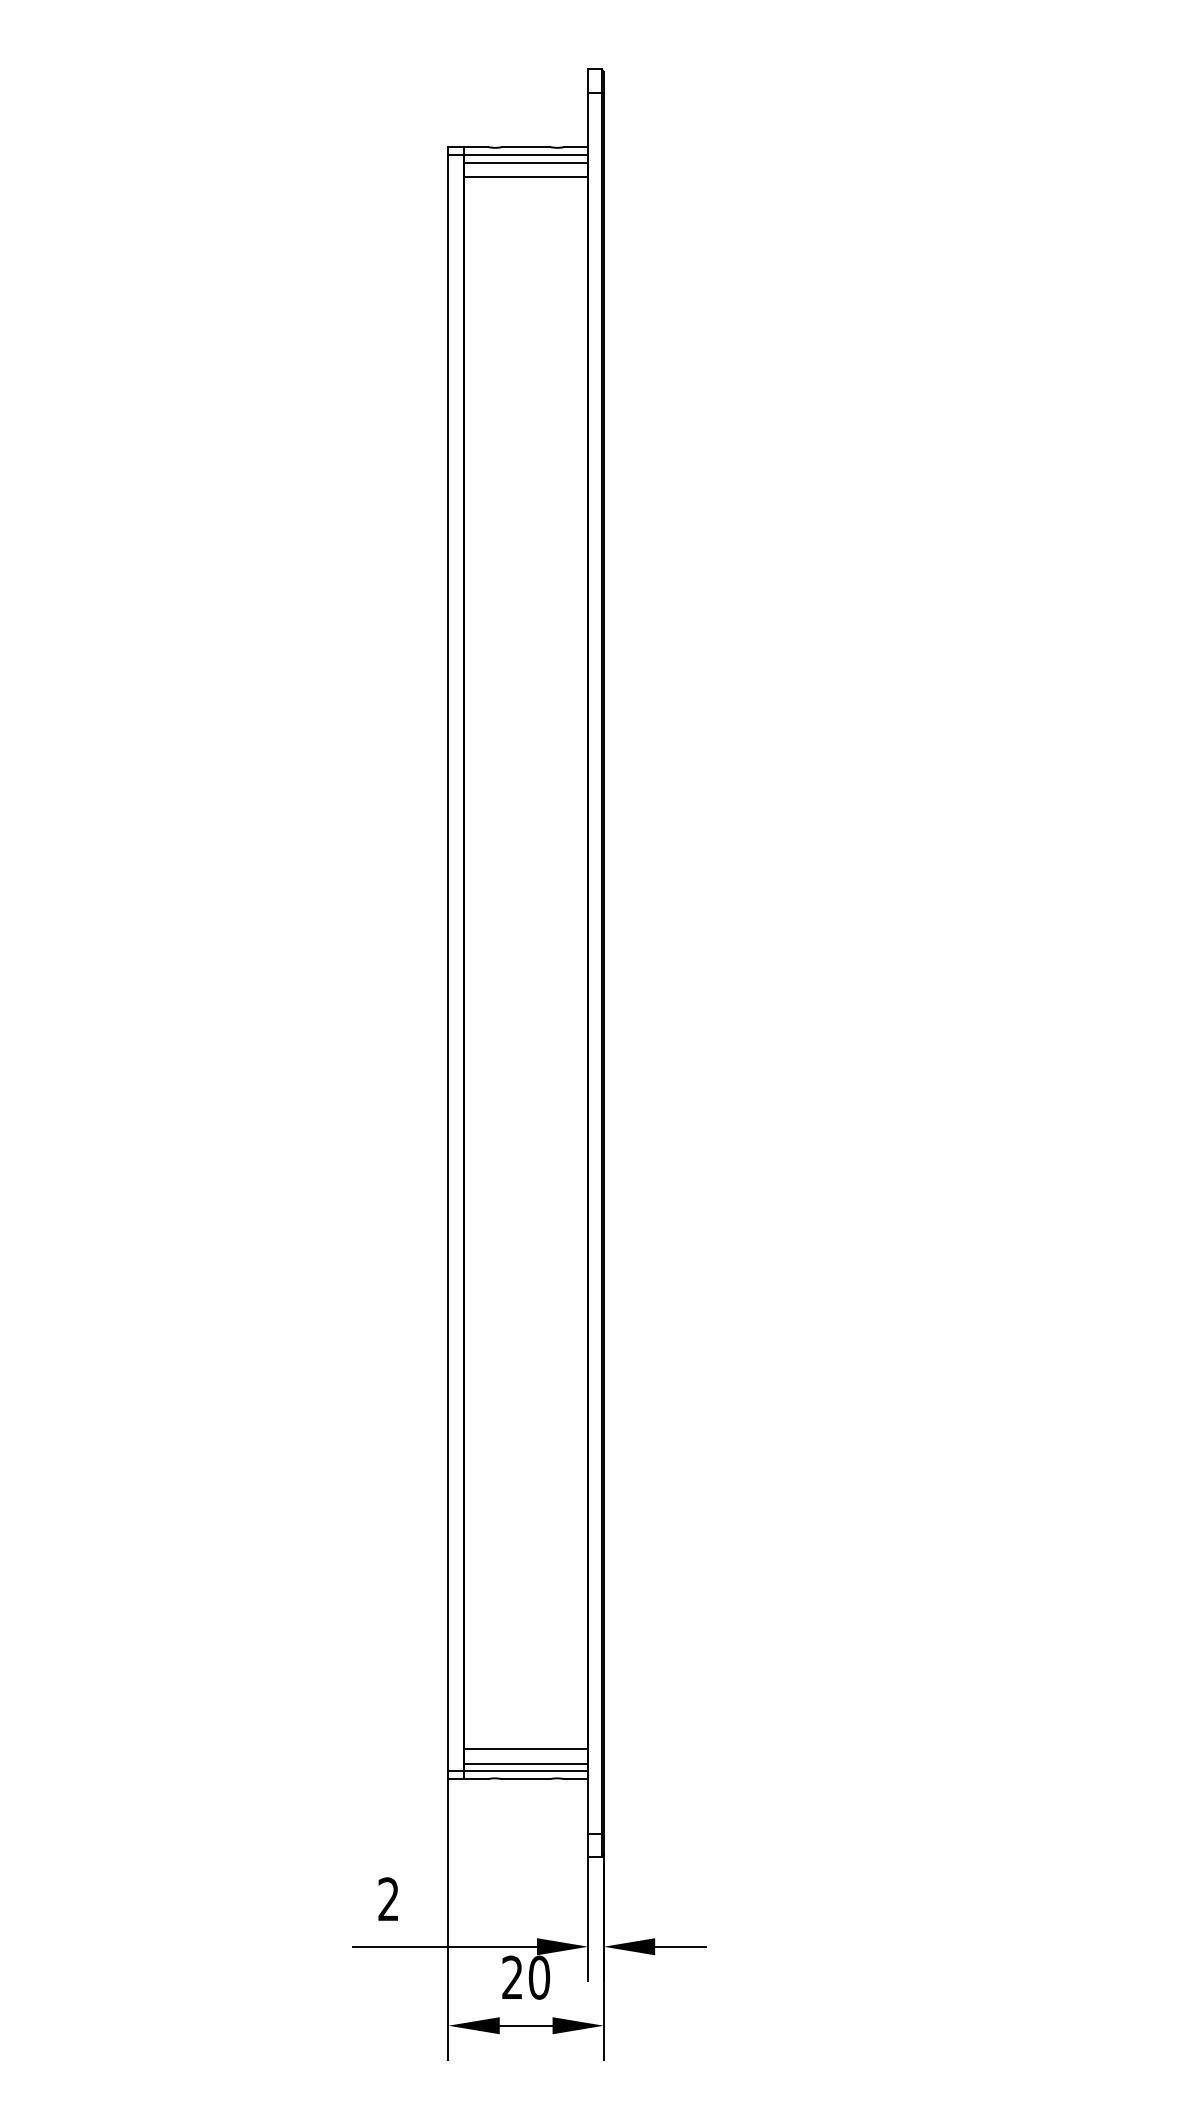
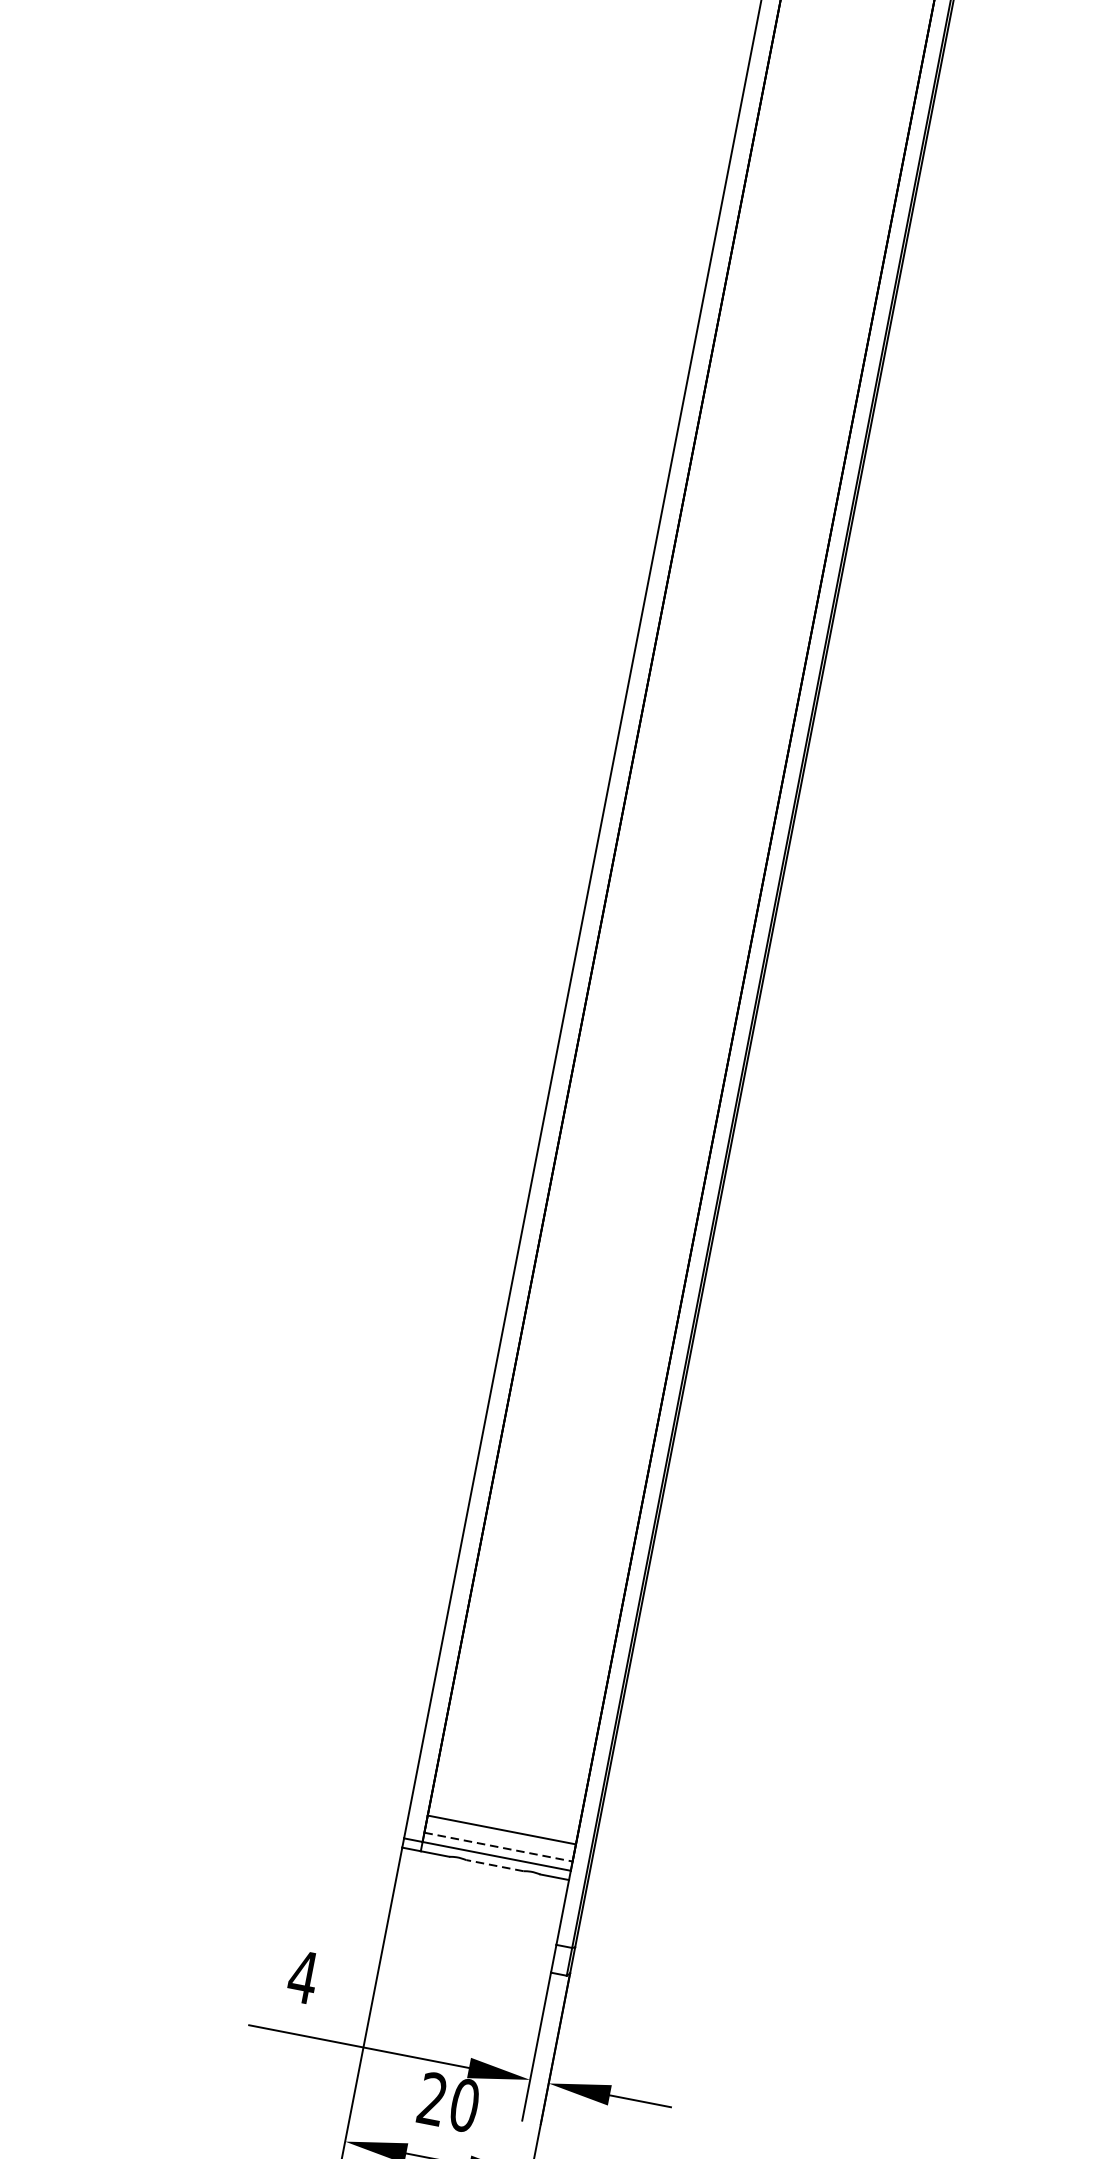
line: (526, 1763) -> (498, 1847), solid -> dashed
line: (526, 1779) -> (495, 1866), solid -> dashed
text: (388, 1898) -> (303, 1976), 2 -> 4

